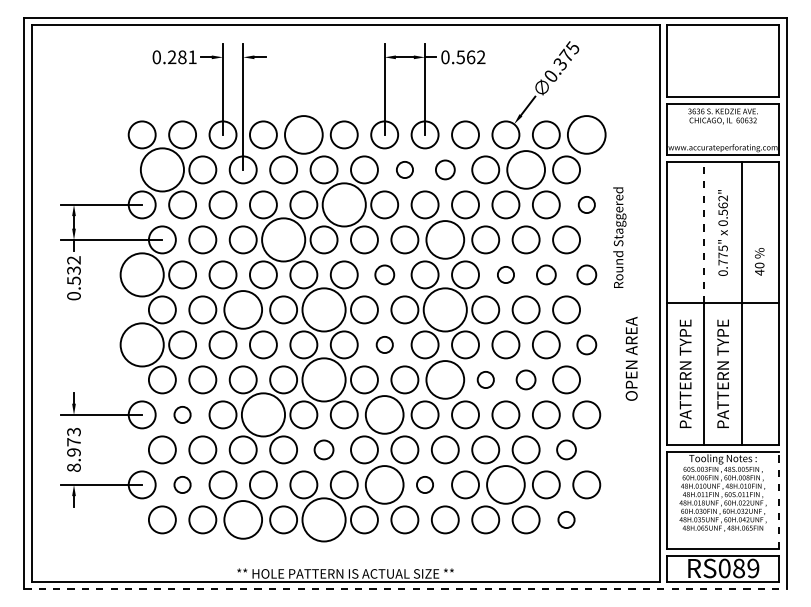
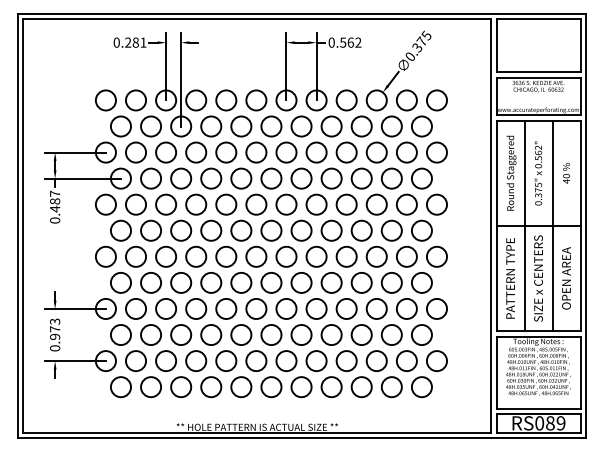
circle: (303, 134) -> (226, 100), size x0.71
circle: (586, 134) -> (436, 100), size x0.71
circle: (161, 169) -> (120, 126), size x0.62
circle: (404, 169) -> (301, 126), size x1.67
circle: (445, 169) -> (331, 126), size x1.43
circle: (525, 169) -> (391, 126), size x0.71
circle: (343, 204) -> (255, 152), size x0.62
circle: (586, 204) -> (436, 152), size x1.67
line: (704, 232) -> (524, 173), dashed -> solid
text: (619, 237) -> (511, 173), moved
circle: (283, 239) -> (211, 178), size x0.62
circle: (444, 239) -> (331, 178), size x0.71
text: (759, 261) -> (566, 173), moved
text: (722, 262) -> (538, 195), 0.775" -> 0.375"
text: (73, 270) -> (54, 201), 0.532 -> 0.487
circle: (141, 274) -> (105, 204), size x0.62
circle: (384, 274) -> (286, 204), size x1.43
circle: (505, 274) -> (376, 204), size x1.67
circle: (546, 274) -> (407, 204), size x1.43
circle: (586, 274) -> (436, 204), size x1.43
circle: (242, 309) -> (180, 230), size x0.71
circle: (323, 309) -> (240, 230), size x0.62
circle: (444, 309) -> (331, 230), size x0.62
circle: (141, 344) -> (105, 256), size x0.62
circle: (384, 344) -> (286, 256), size x1.67
circle: (586, 344) -> (436, 256), size x1.43
text: (631, 358) -> (566, 278), moved
text: (723, 374) -> (538, 278), PATTERN TYPE -> SIZE x CENTERS
circle: (323, 379) -> (240, 282), size x0.62
circle: (444, 379) -> (331, 282), size x0.71
circle: (485, 379) -> (361, 282), size x1.67
circle: (525, 379) -> (391, 282), size x1.43
circle: (182, 414) -> (135, 308), size x1.67
circle: (262, 414) -> (195, 308), size x0.62
circle: (384, 414) -> (286, 308), size x0.71
circle: (323, 449) -> (240, 334), size x1.43
circle: (566, 449) -> (421, 334), size x1.43
text: (73, 467) -> (54, 348), 8.973 -> 0.973
circle: (182, 484) -> (135, 360), size x1.67
circle: (384, 484) -> (286, 360), size x0.71
circle: (424, 484) -> (316, 360), size x1.67
circle: (505, 484) -> (376, 360), size x0.71
line: (779, 499) -> (580, 371), dashed -> solid
circle: (242, 519) -> (180, 386), size x0.71
circle: (323, 519) -> (240, 386), size x0.62
circle: (566, 519) -> (421, 386), size x1.67
line: (405, 588) -> (302, 438), dashed -> solid

